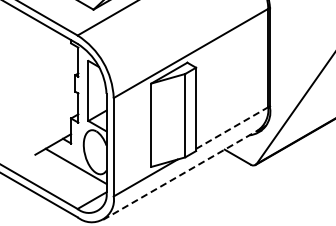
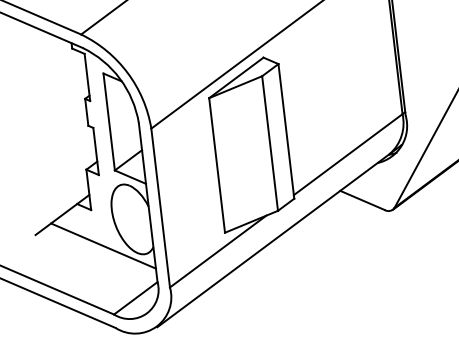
line: (232, 128) -> (348, 155), dashed -> solid
line: (180, 174) -> (273, 239), dashed -> solid

